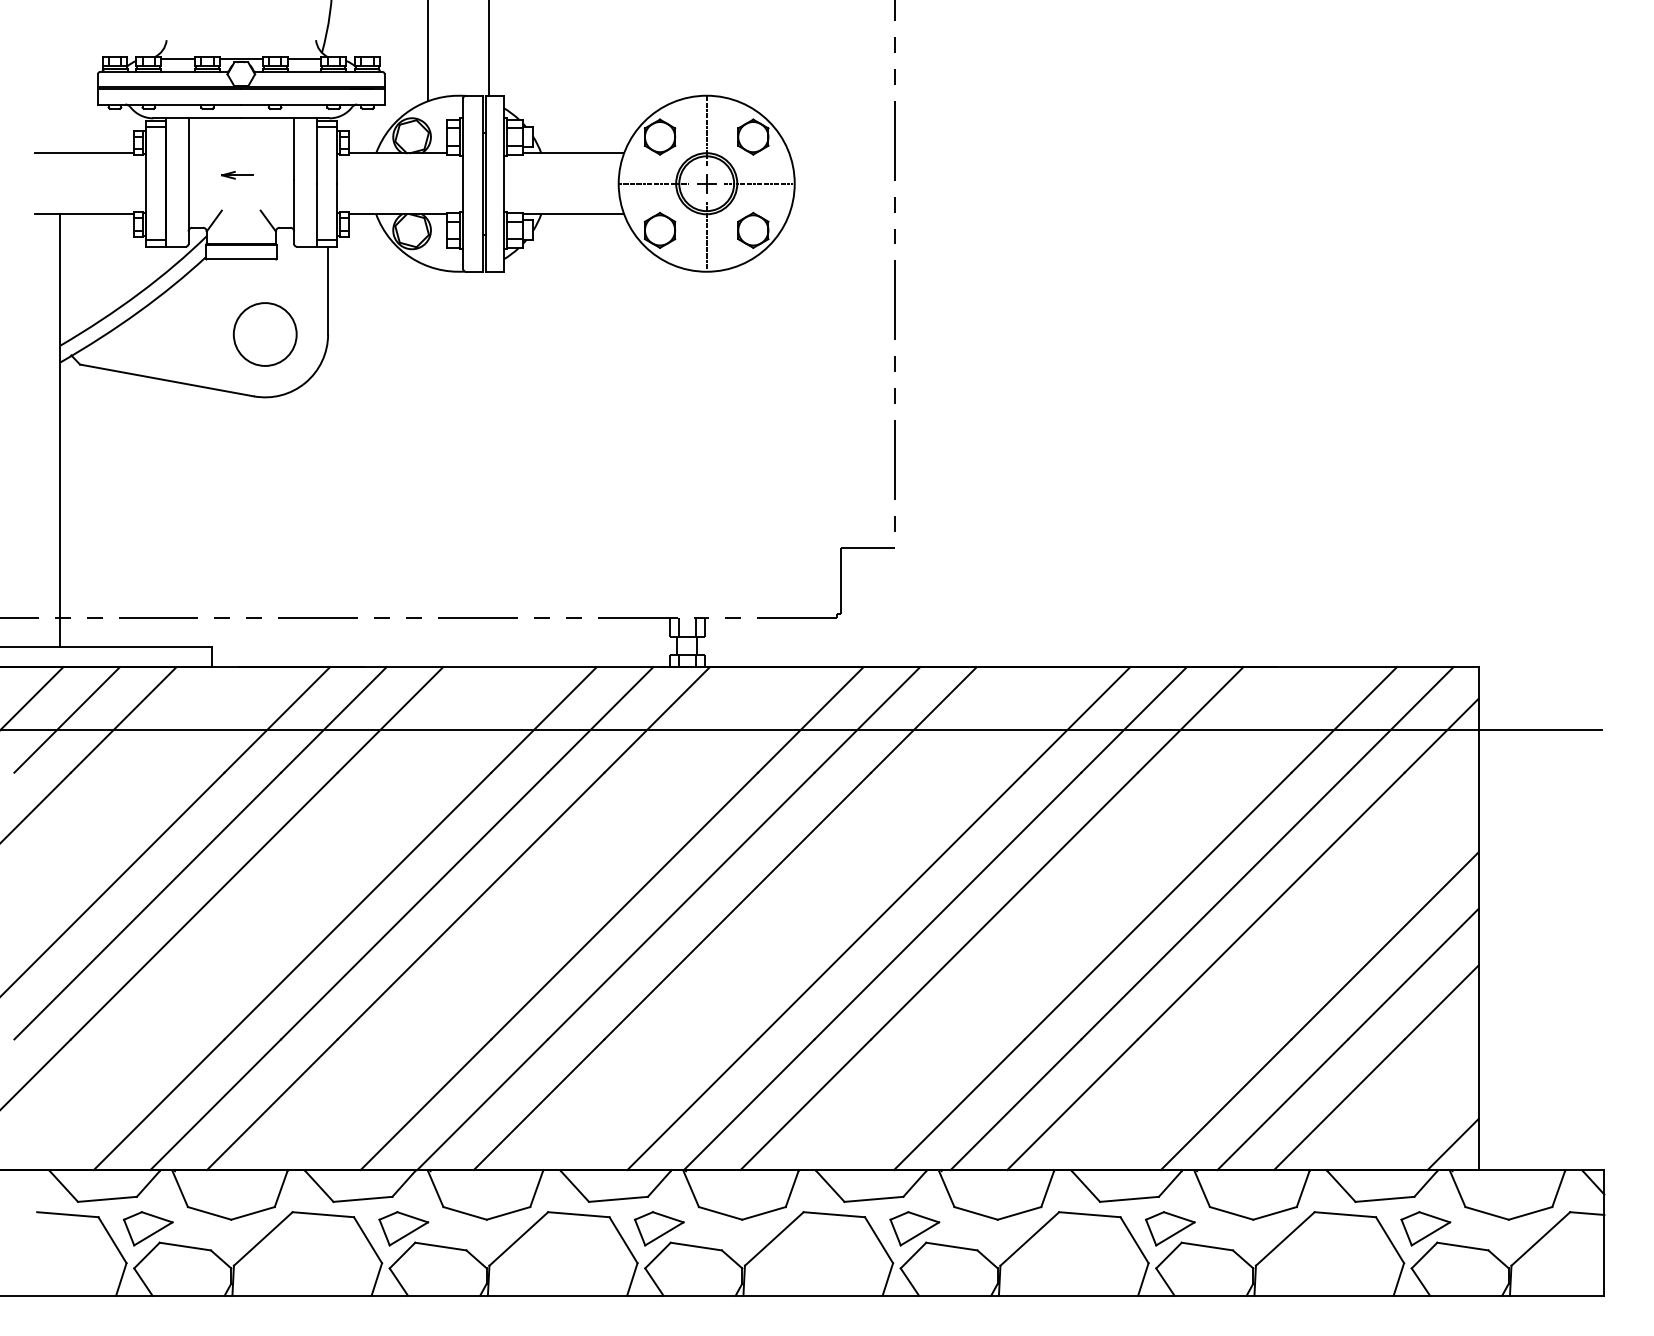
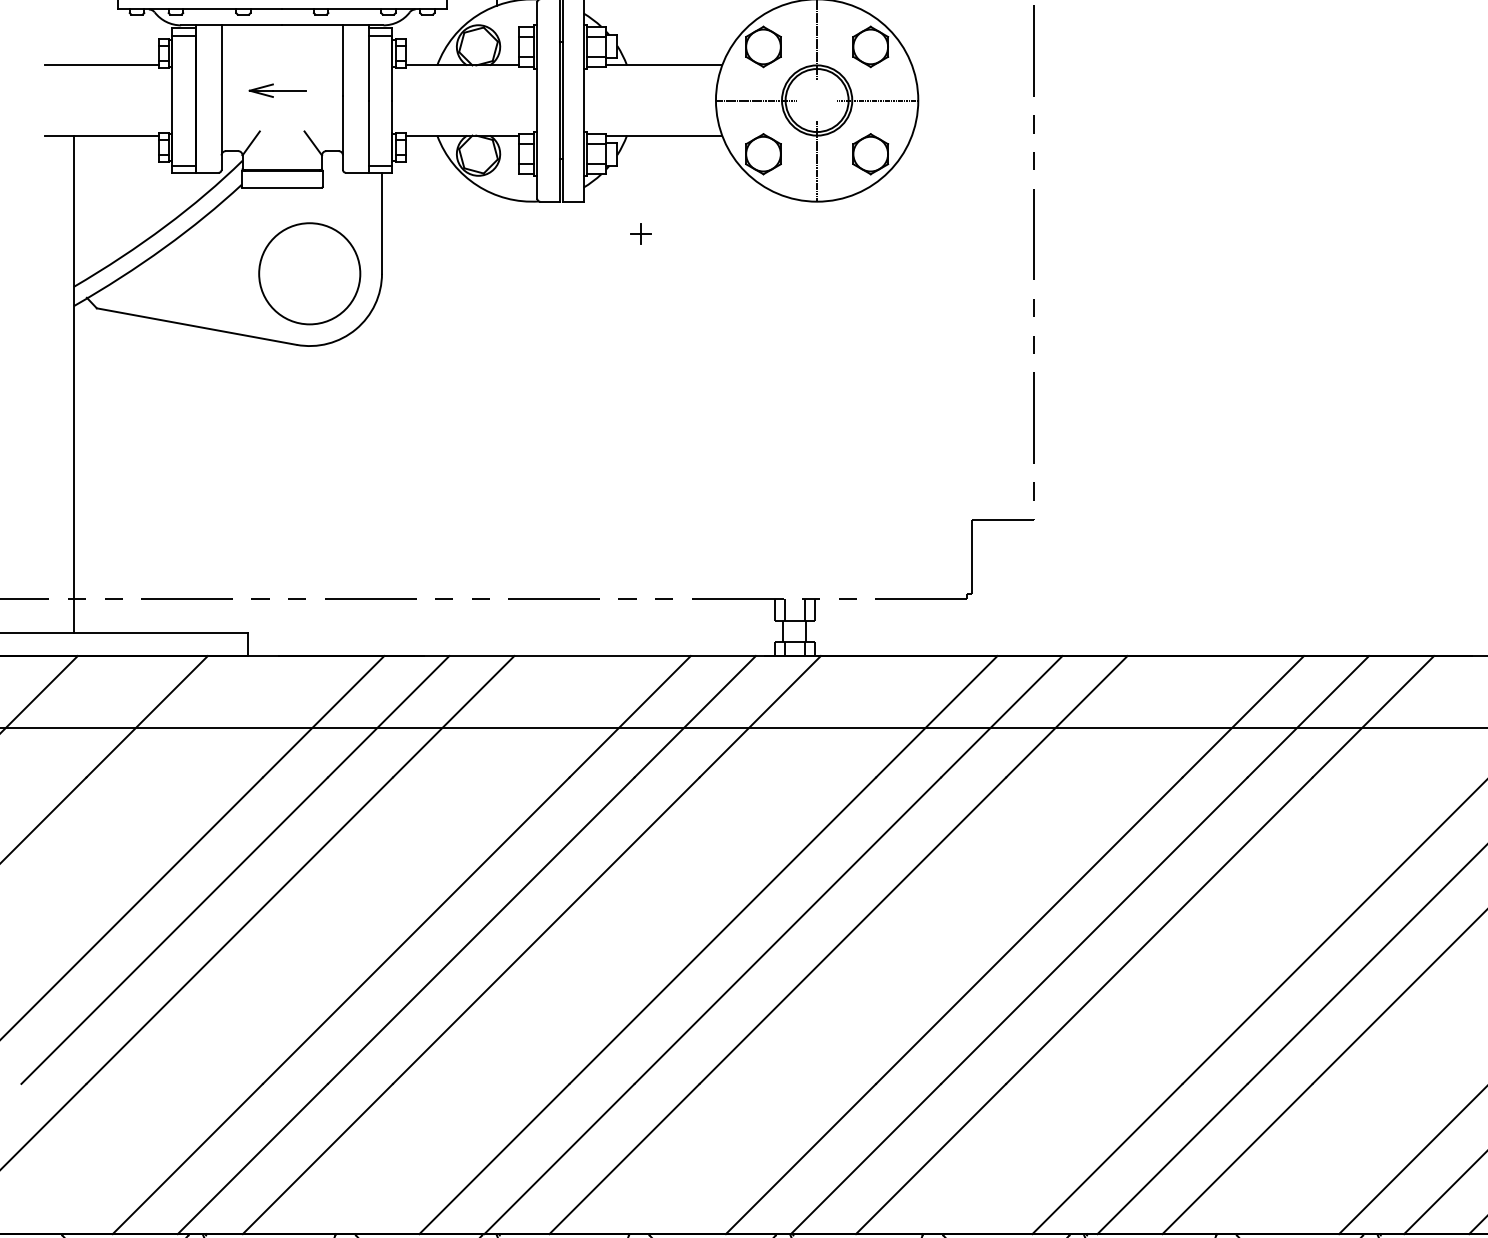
part: (237, 175) -> (277, 91), size x1.6
part: (706, 183) -> (641, 233), moved
circle: (264, 334) -> (308, 273), size x1.4
line: (67, 719) -> (82, 716), removed

